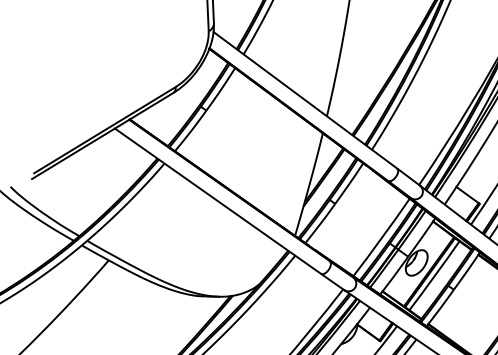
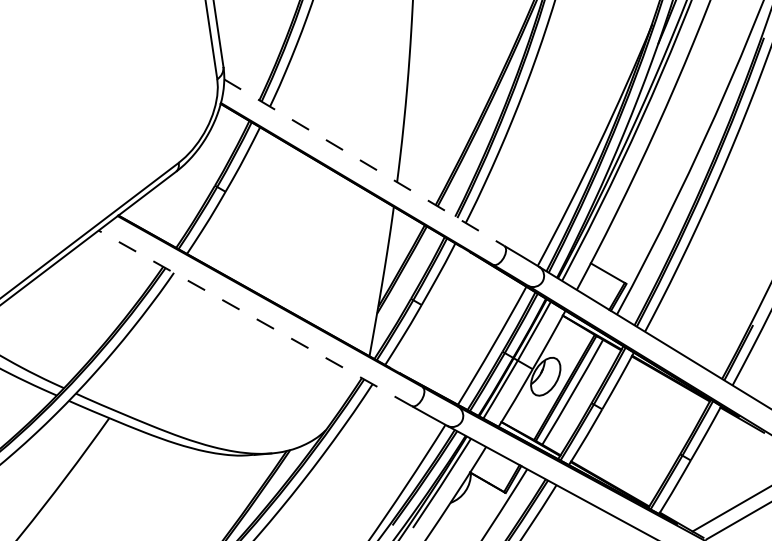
line: (305, 100) -> (364, 162), solid -> dashed
line: (218, 201) -> (255, 318), solid -> dashed

